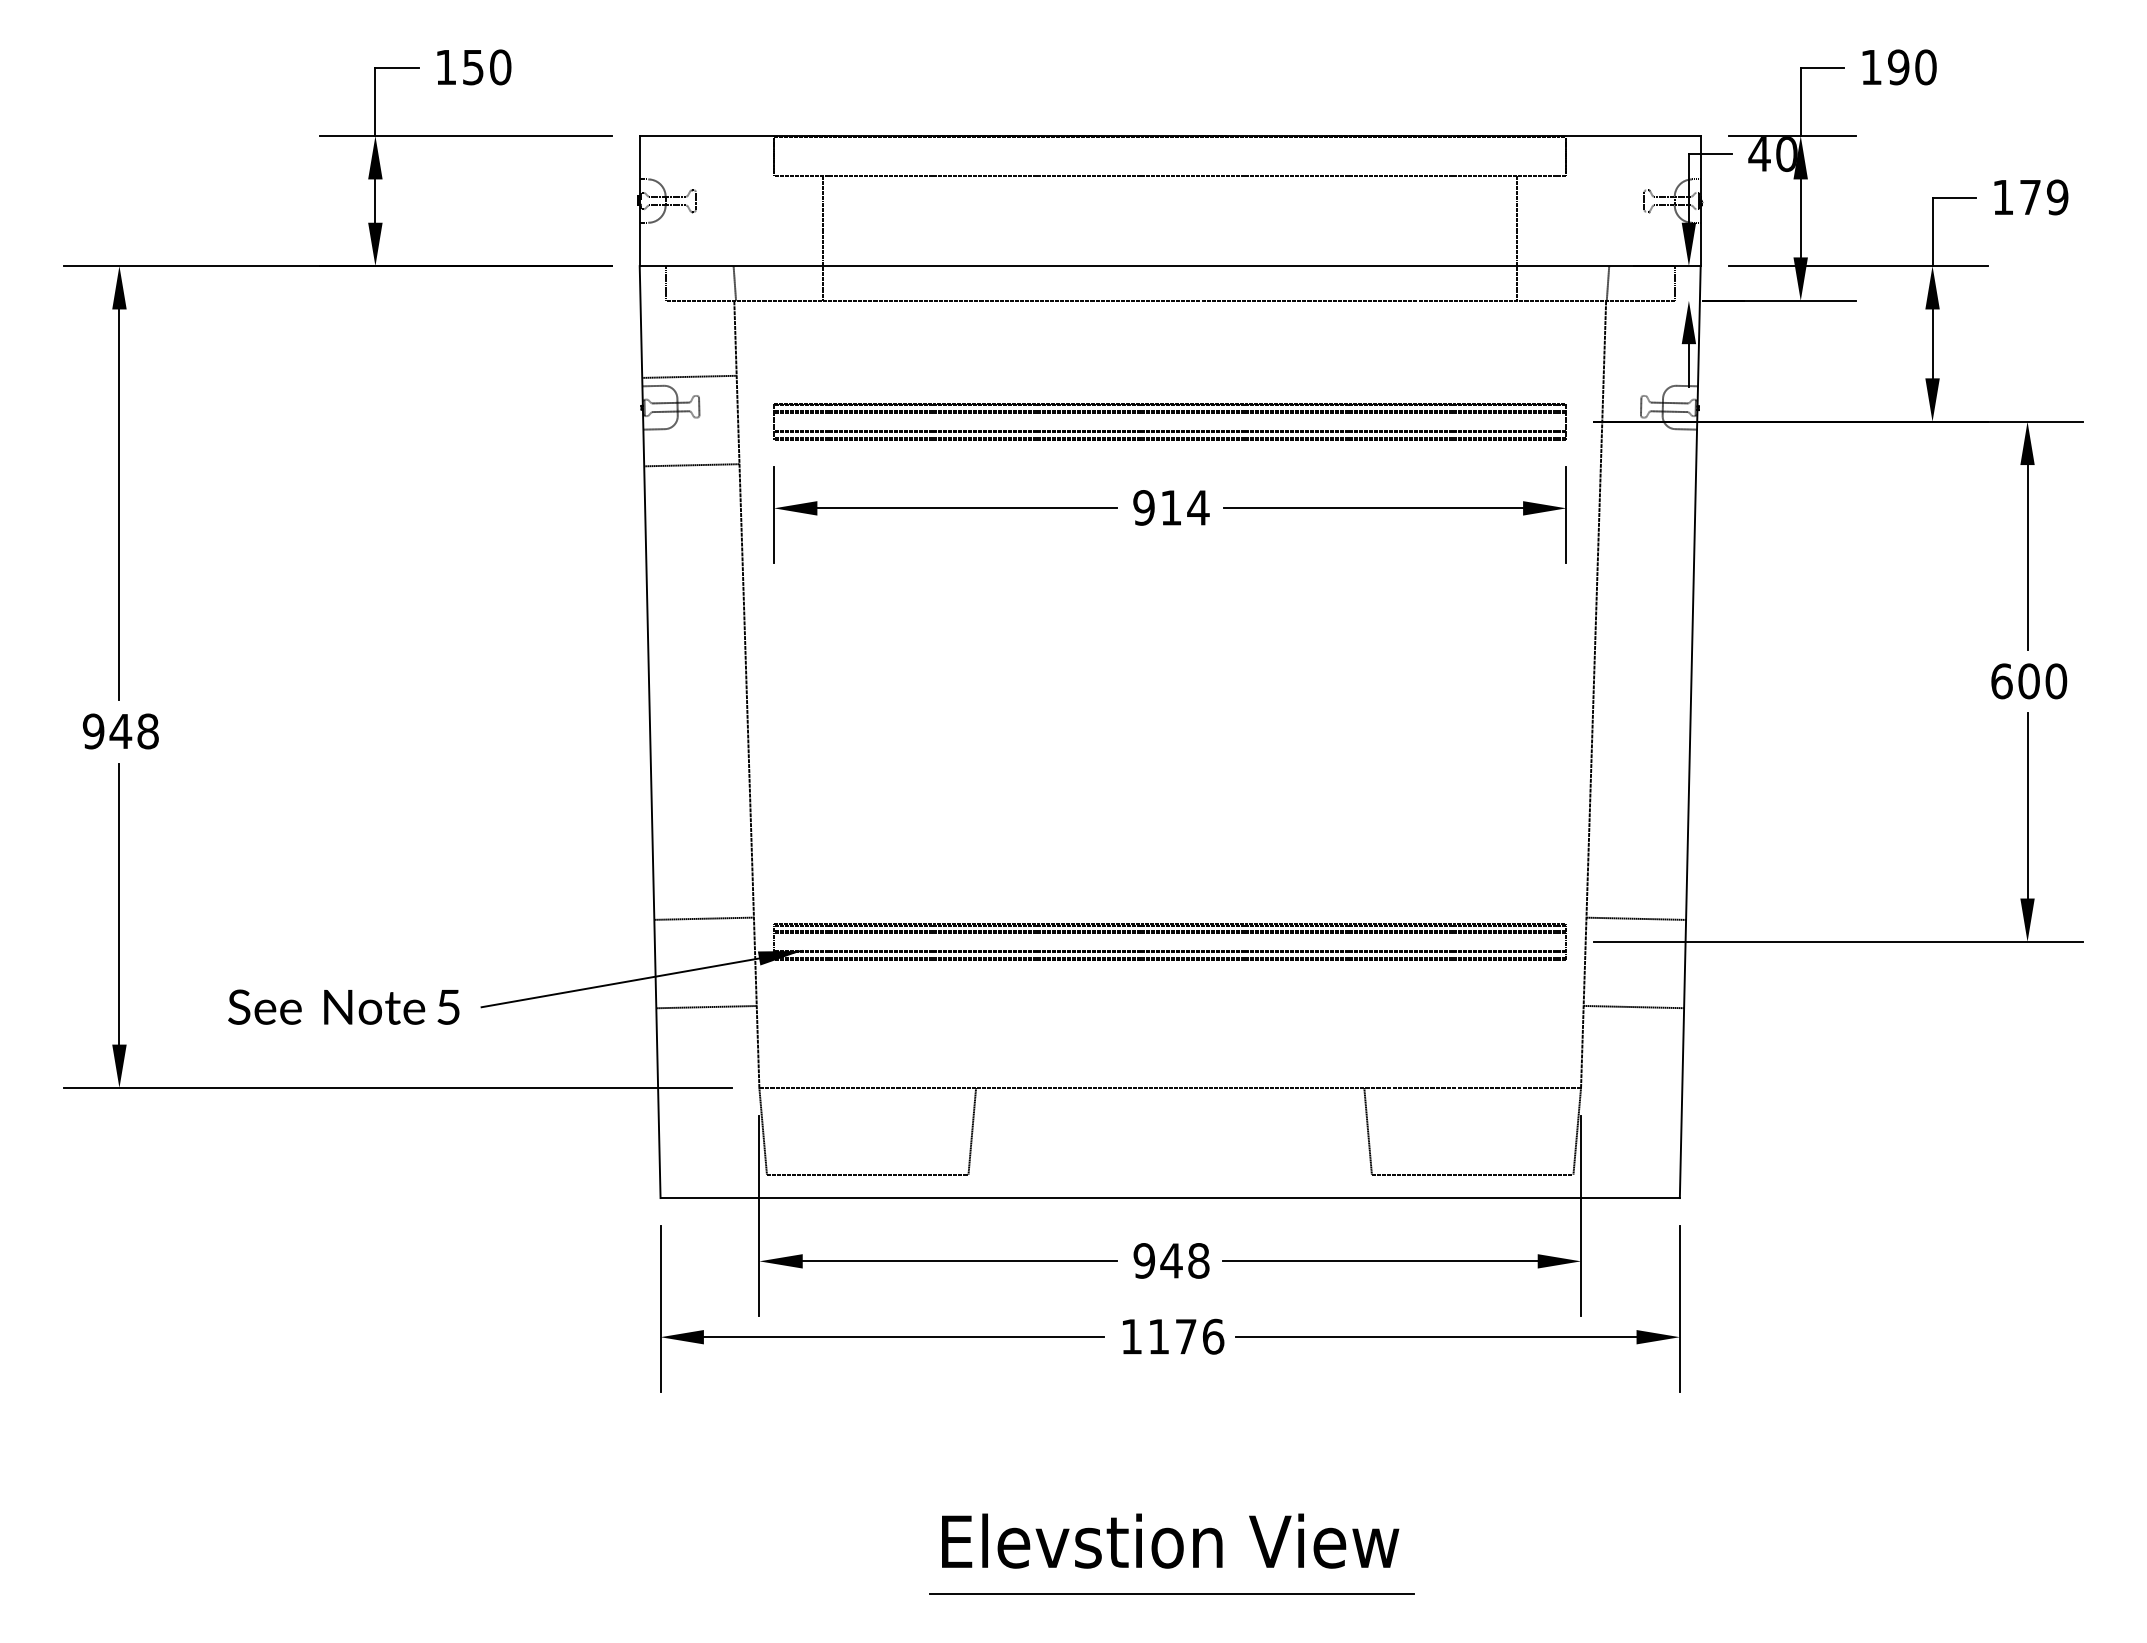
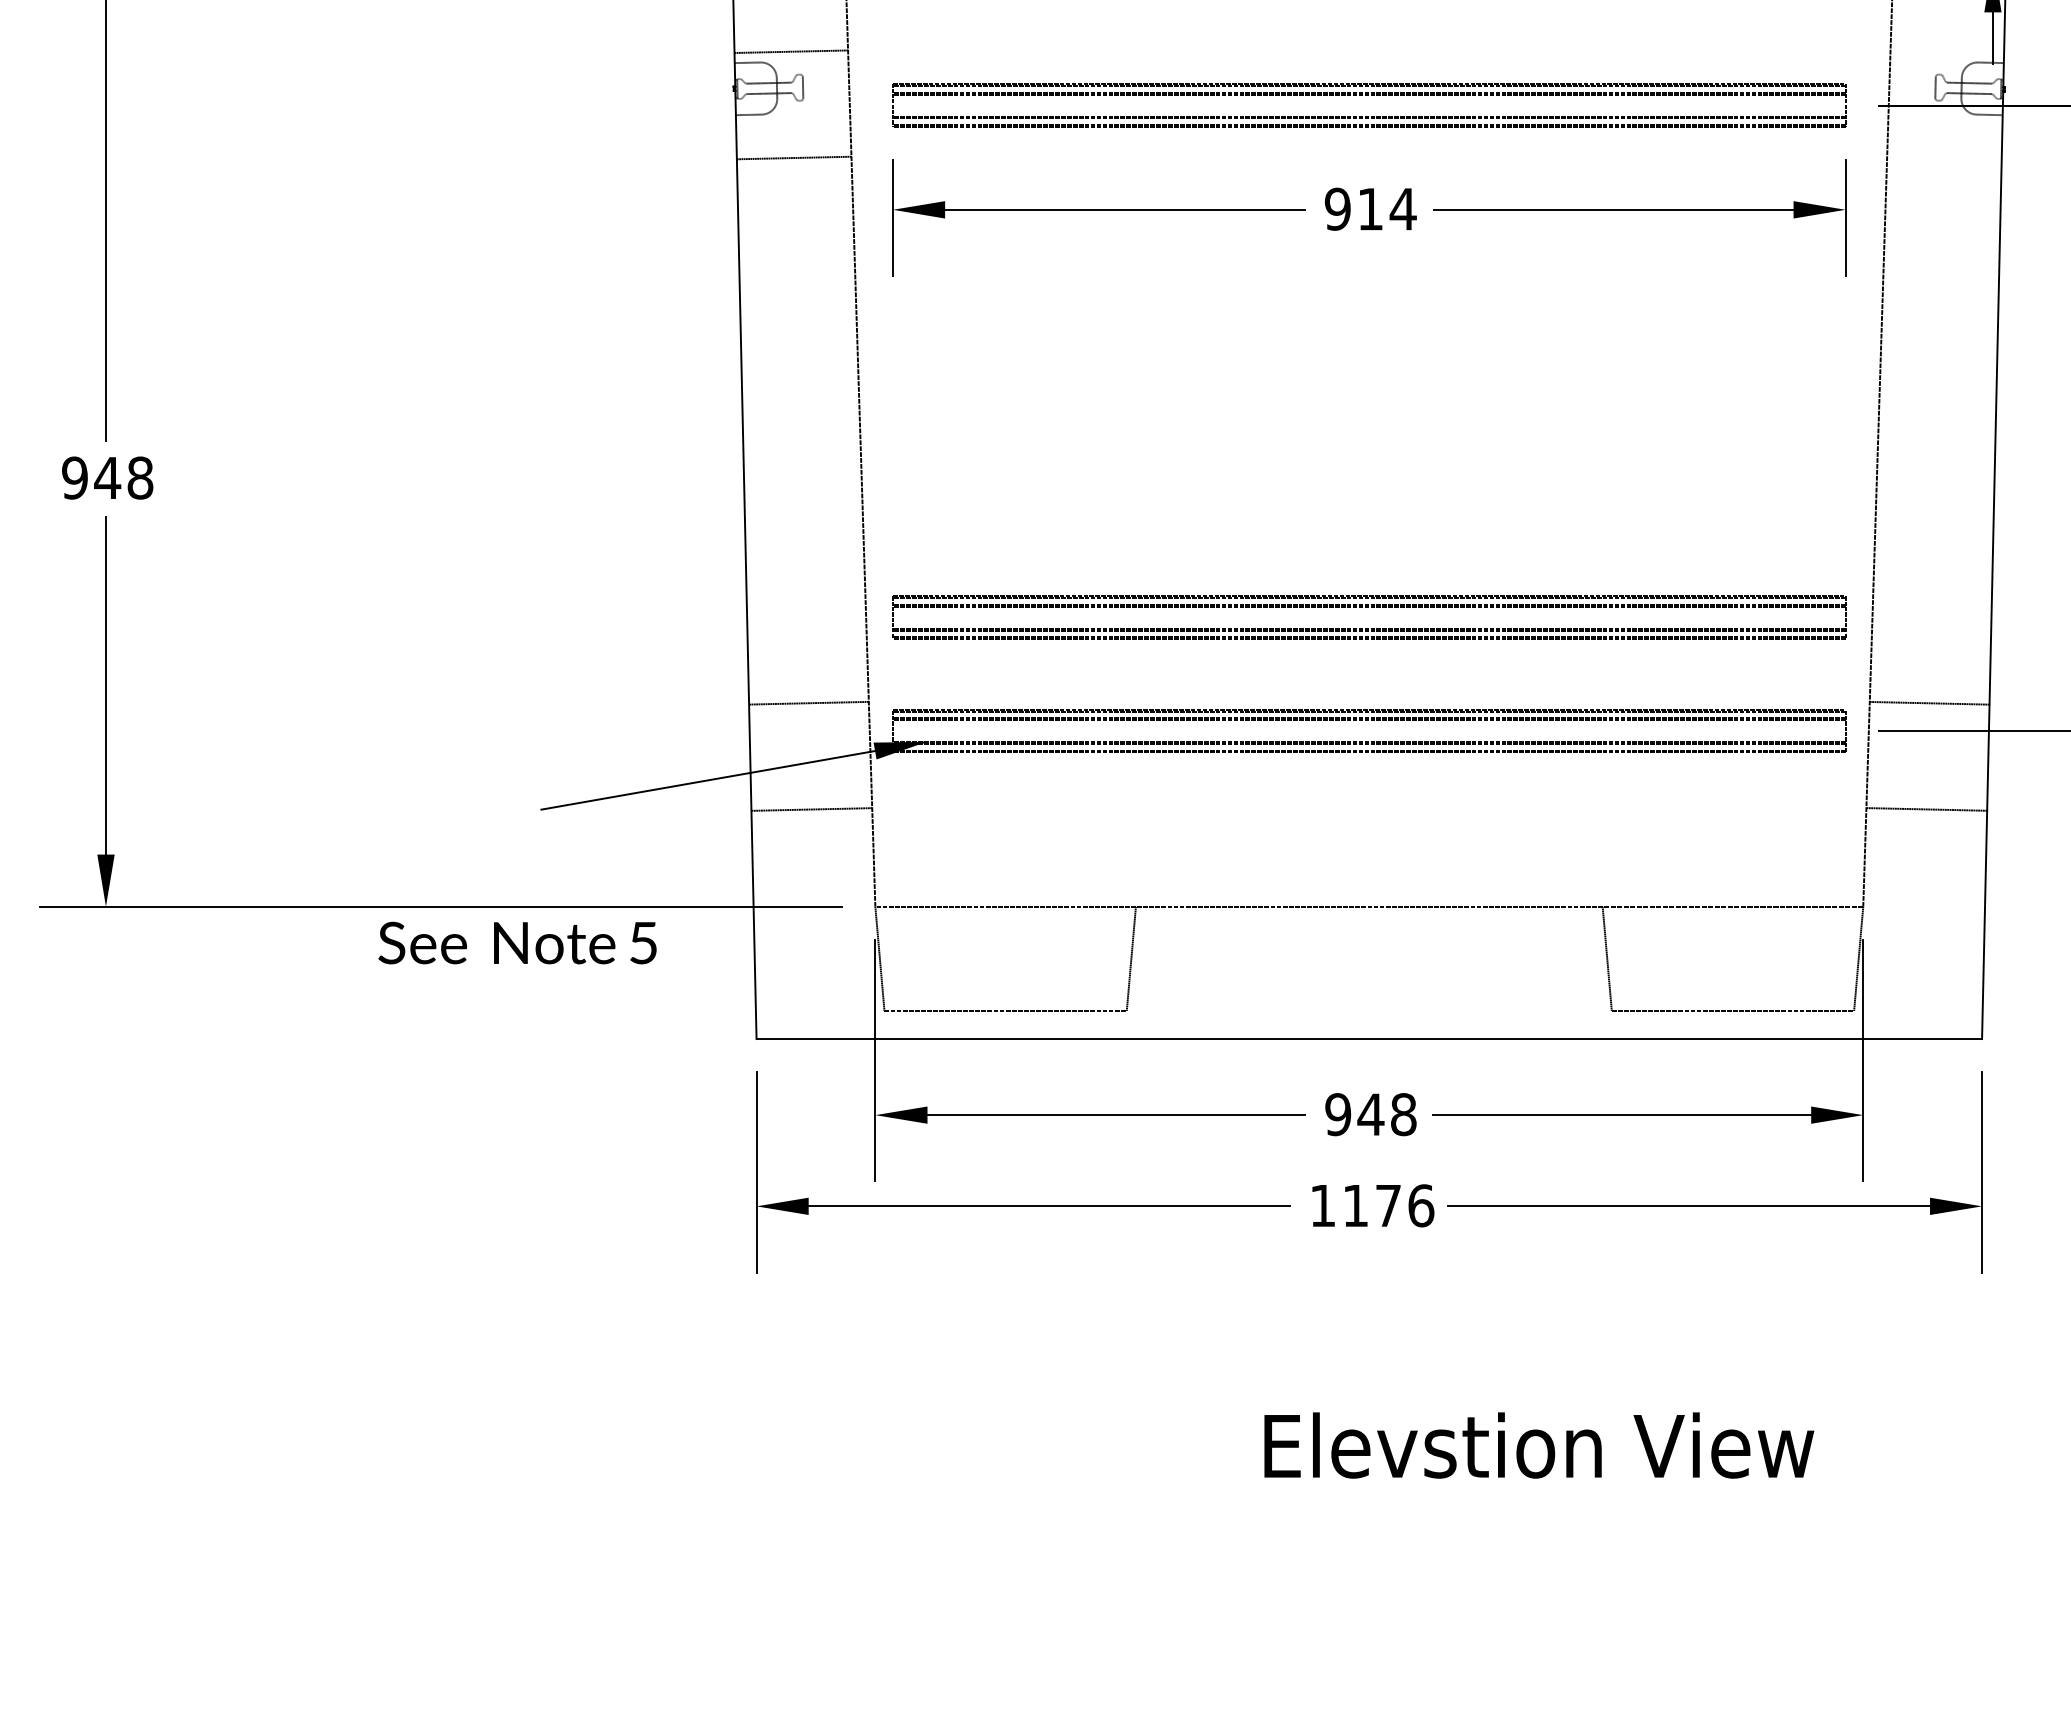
part: (1169, 839) -> (1368, 607), added
text: (343, 1006) -> (517, 942), moved
text: (1170, 1540) -> (1539, 1444), moved
line: (1171, 1593) -> (1370, 1514), removed

